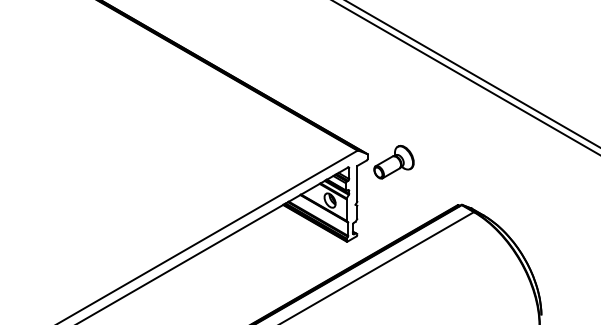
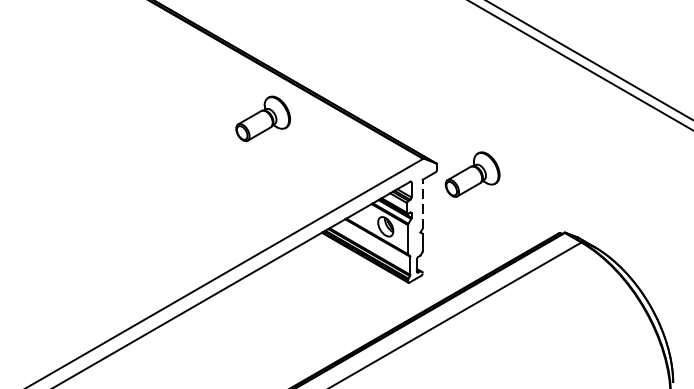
part: (239, 121) -> (262, 119), added
line: (357, 183) -> (423, 203), solid -> dashed

